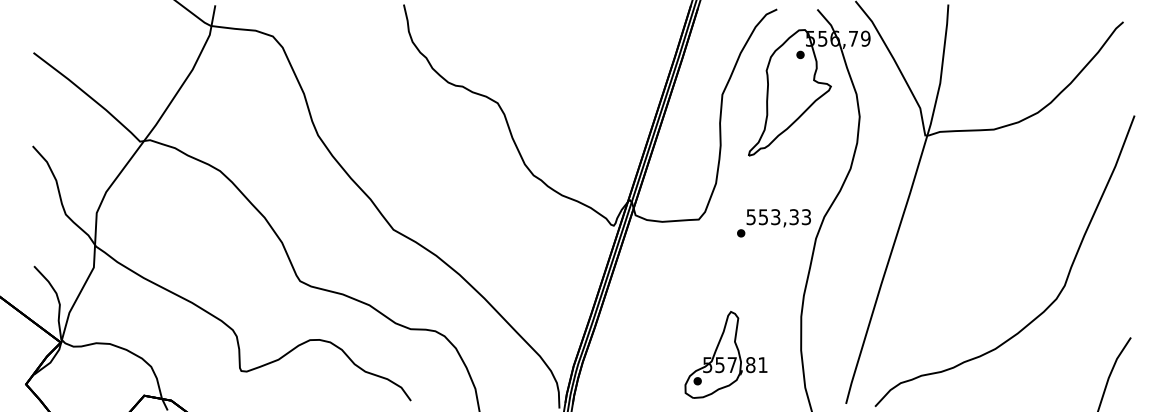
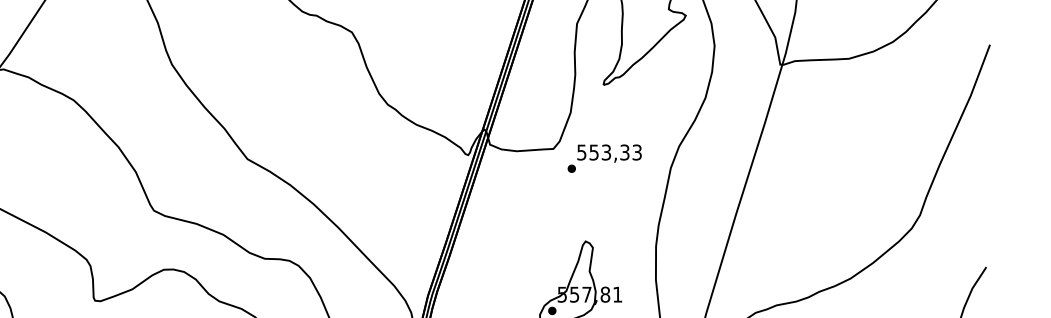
text: (773, 223) -> (604, 158), moved

